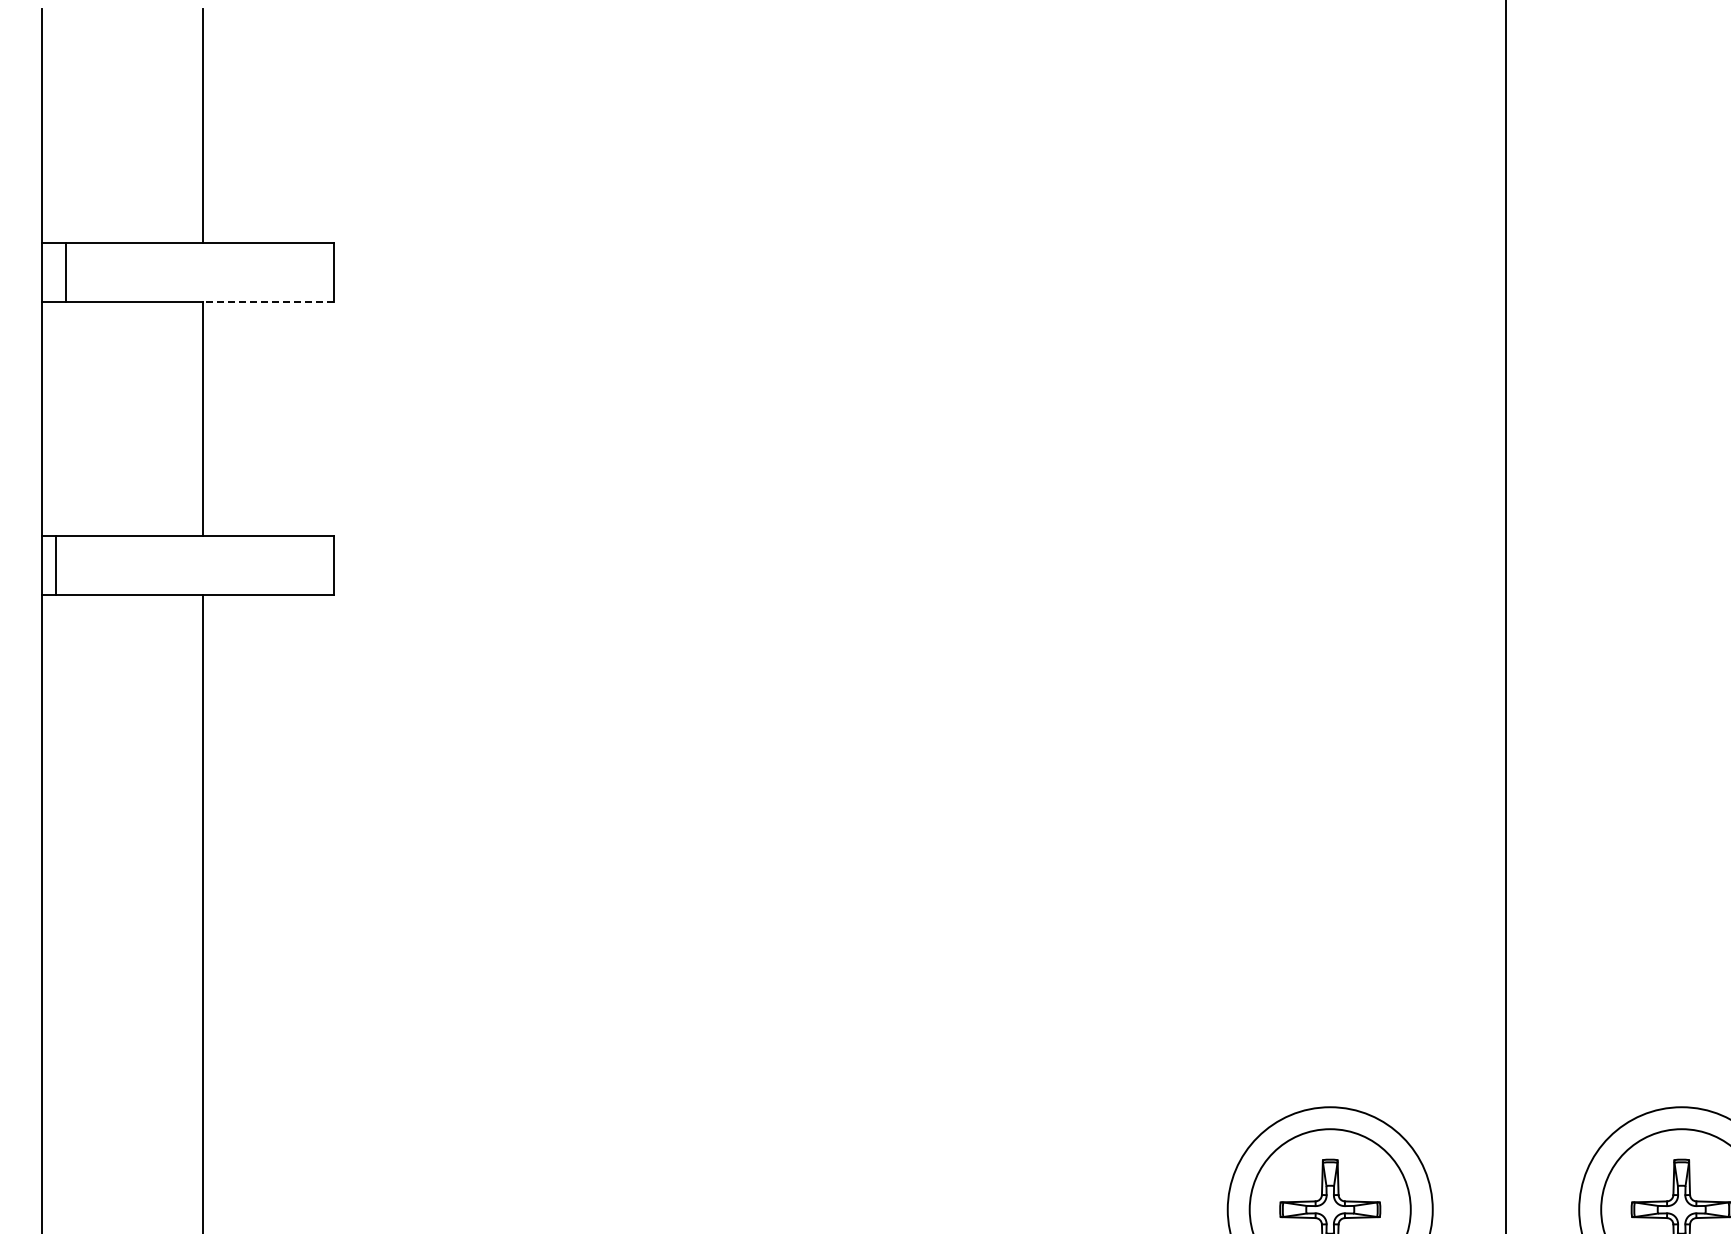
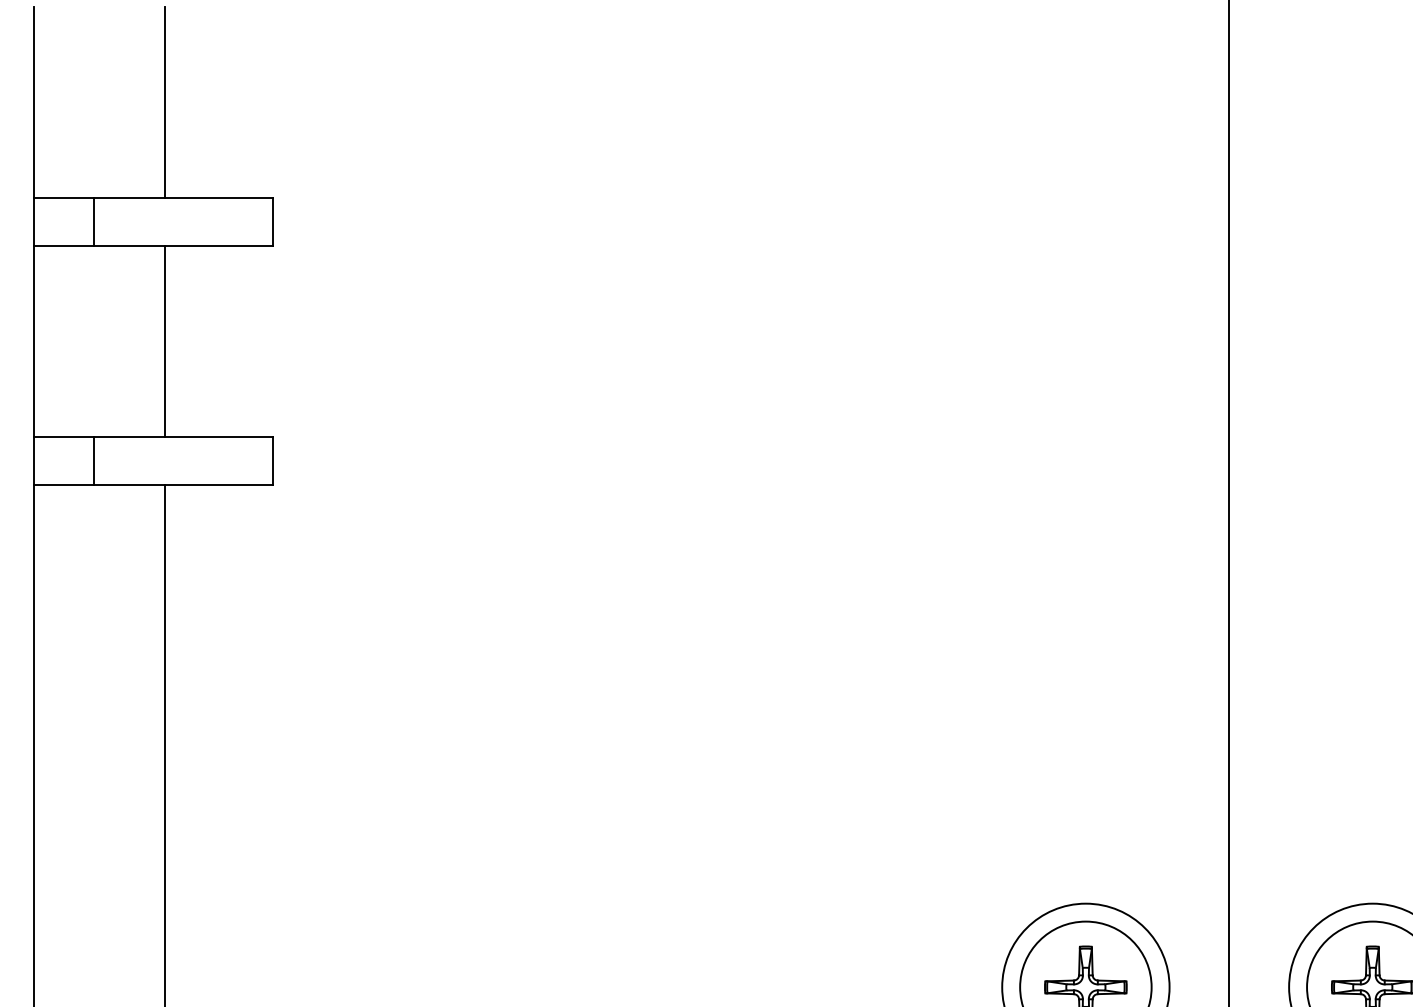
line: (65, 272) -> (93, 222), moved
line: (268, 301) -> (219, 245), dashed -> solid
line: (55, 565) -> (93, 461), moved

